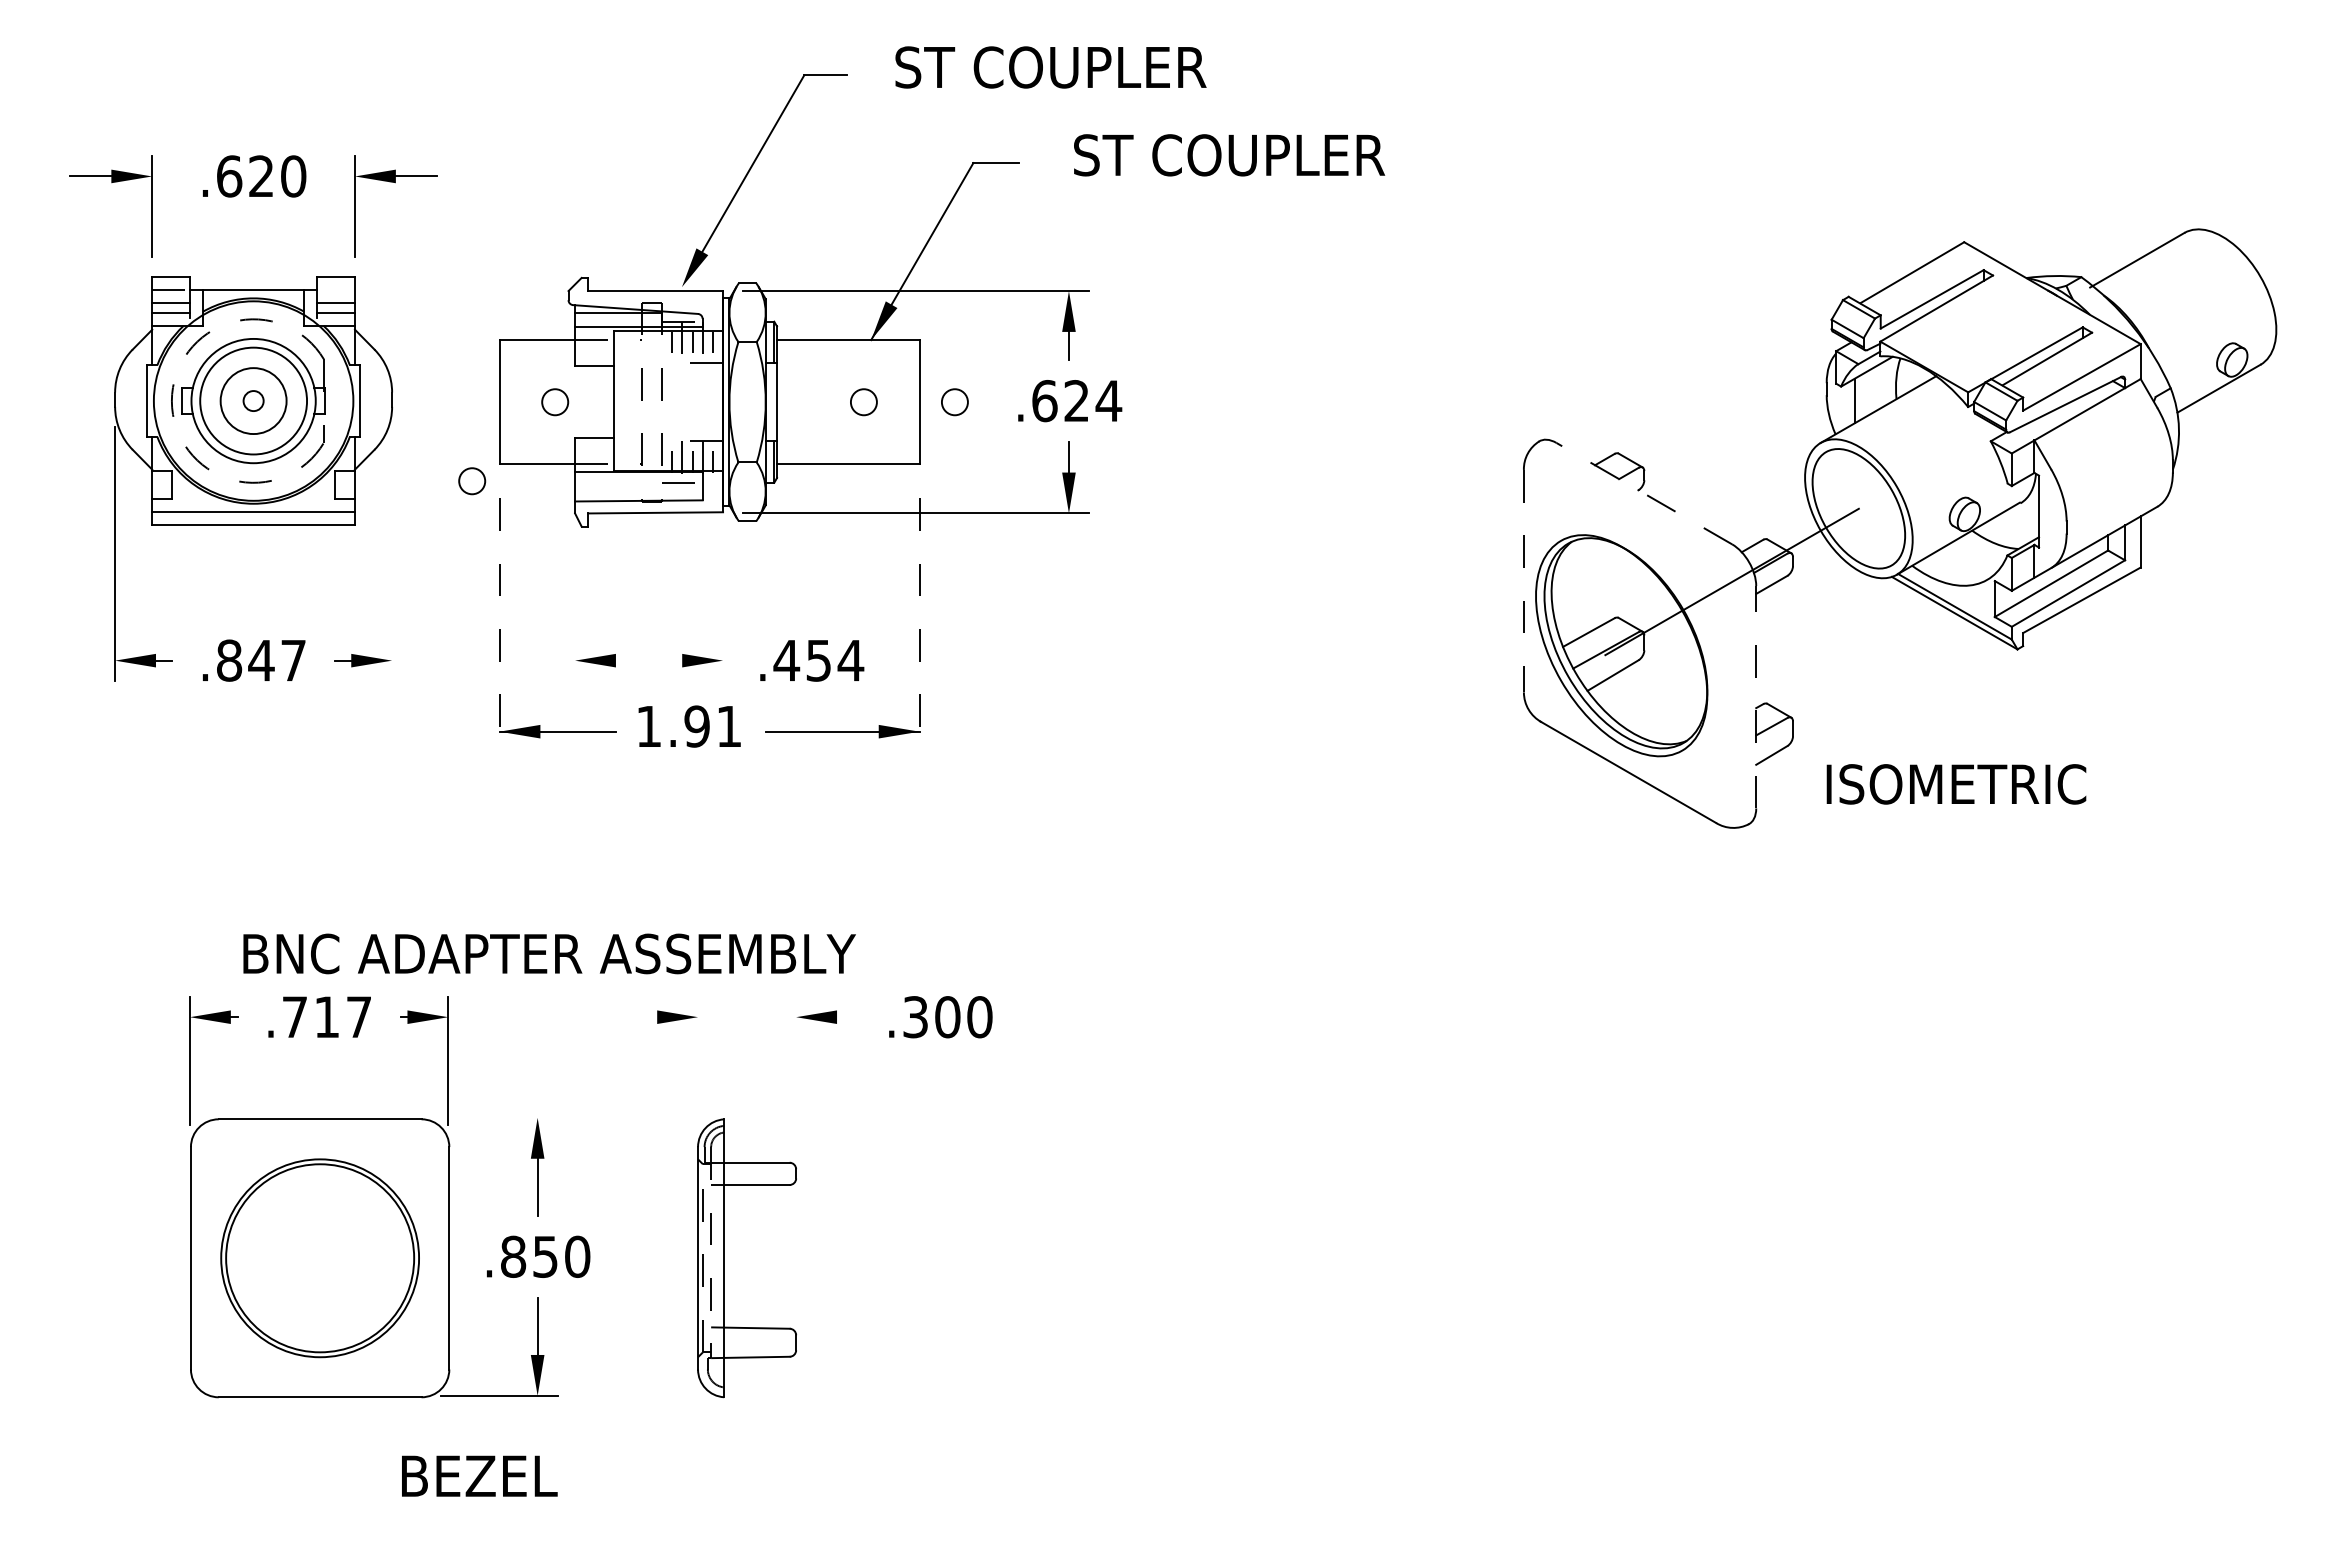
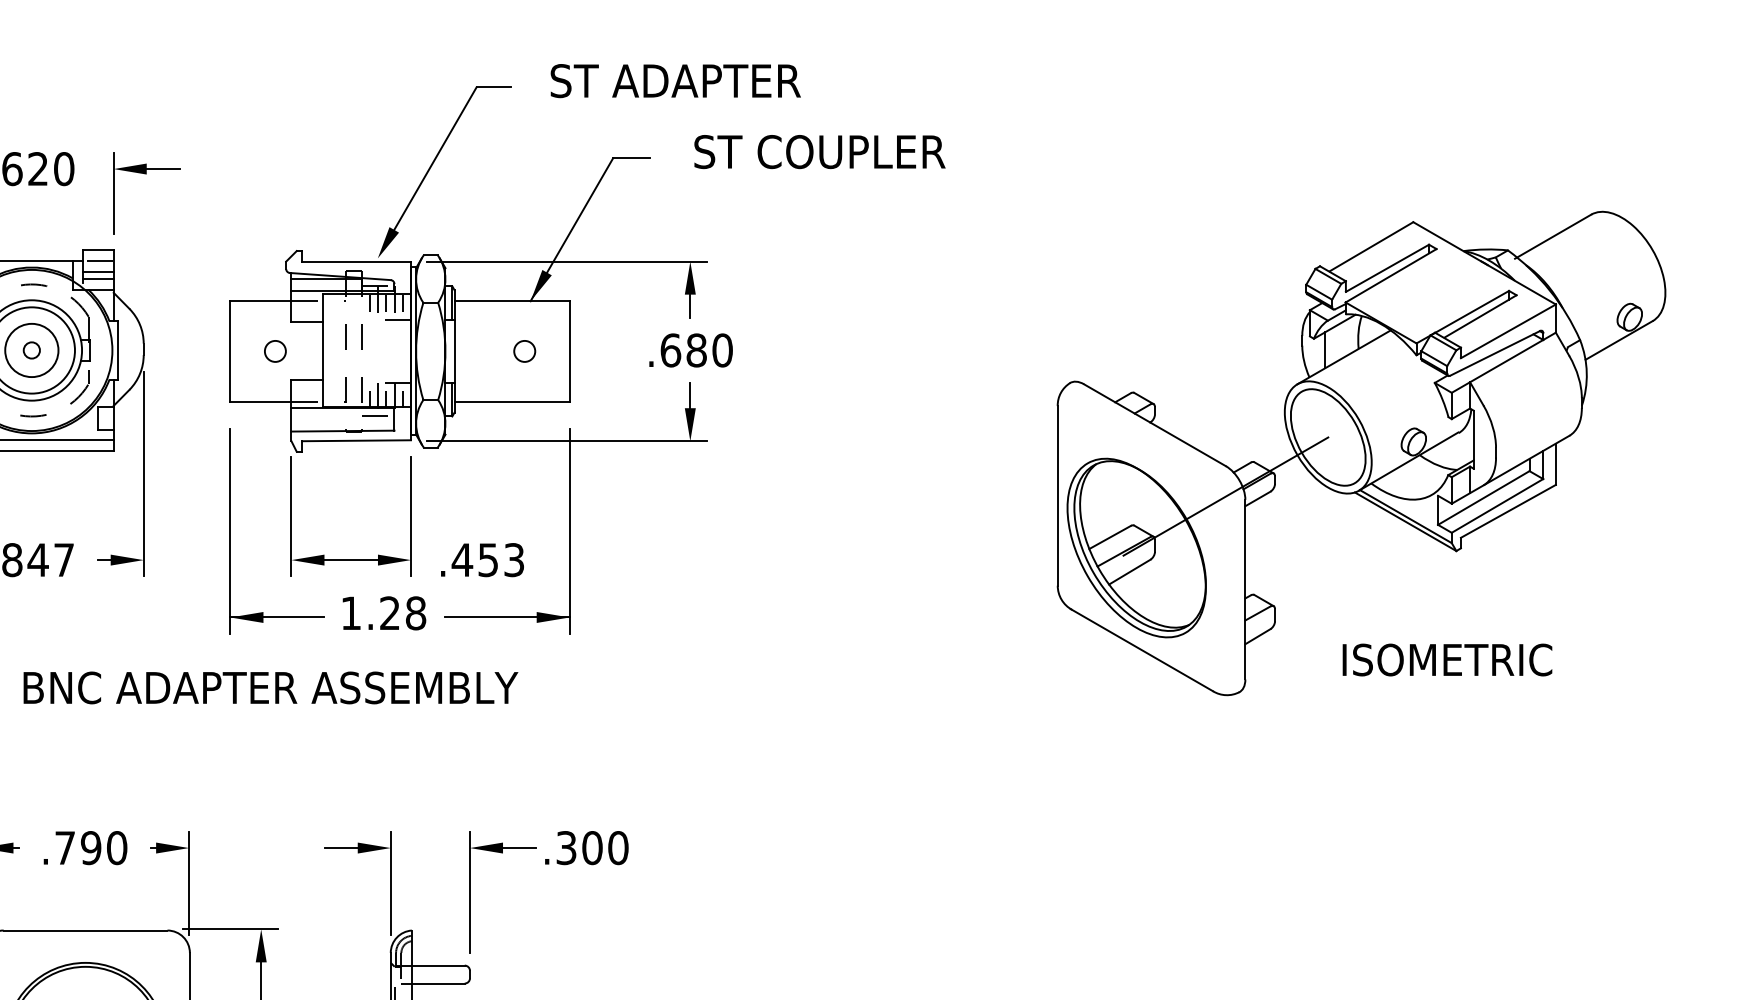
text: (1050, 67) -> (675, 81), ST COUPLER -> ST ADAPTER
line: (338, 289) -> (100, 260), added
text: (1093, 401) -> (710, 350), .624 -> .680
circle: (954, 402) -> (597, 351), removed
circle: (472, 481) -> (208, 415), removed
line: (1643, 493) -> (1154, 425), dashed -> solid
line: (392, 553) -> (144, 473), added
line: (1523, 581) -> (1057, 496), dashed -> solid
line: (575, 606) -> (291, 516), added
line: (723, 606) -> (411, 516), added
line: (499, 625) -> (230, 531), dashed -> solid
line: (919, 625) -> (569, 531), dashed -> solid
line: (648, 660) -> (350, 559), added
text: (850, 660) -> (513, 559), .454 -> .453
line: (1756, 696) -> (1245, 589), dashed -> solid
text: (712, 726) -> (402, 613), 1.91 -> 1.28
text: (1956, 784) -> (1447, 660), moved
text: (549, 953) -> (270, 687), moved
text: (342, 1017) -> (103, 848), .717 -> .790
line: (636, 1017) -> (341, 848), added
line: (857, 1017) -> (519, 848), added
line: (698, 1060) -> (391, 883), added
line: (796, 1071) -> (470, 891), added
line: (498, 1117) -> (229, 929), added

